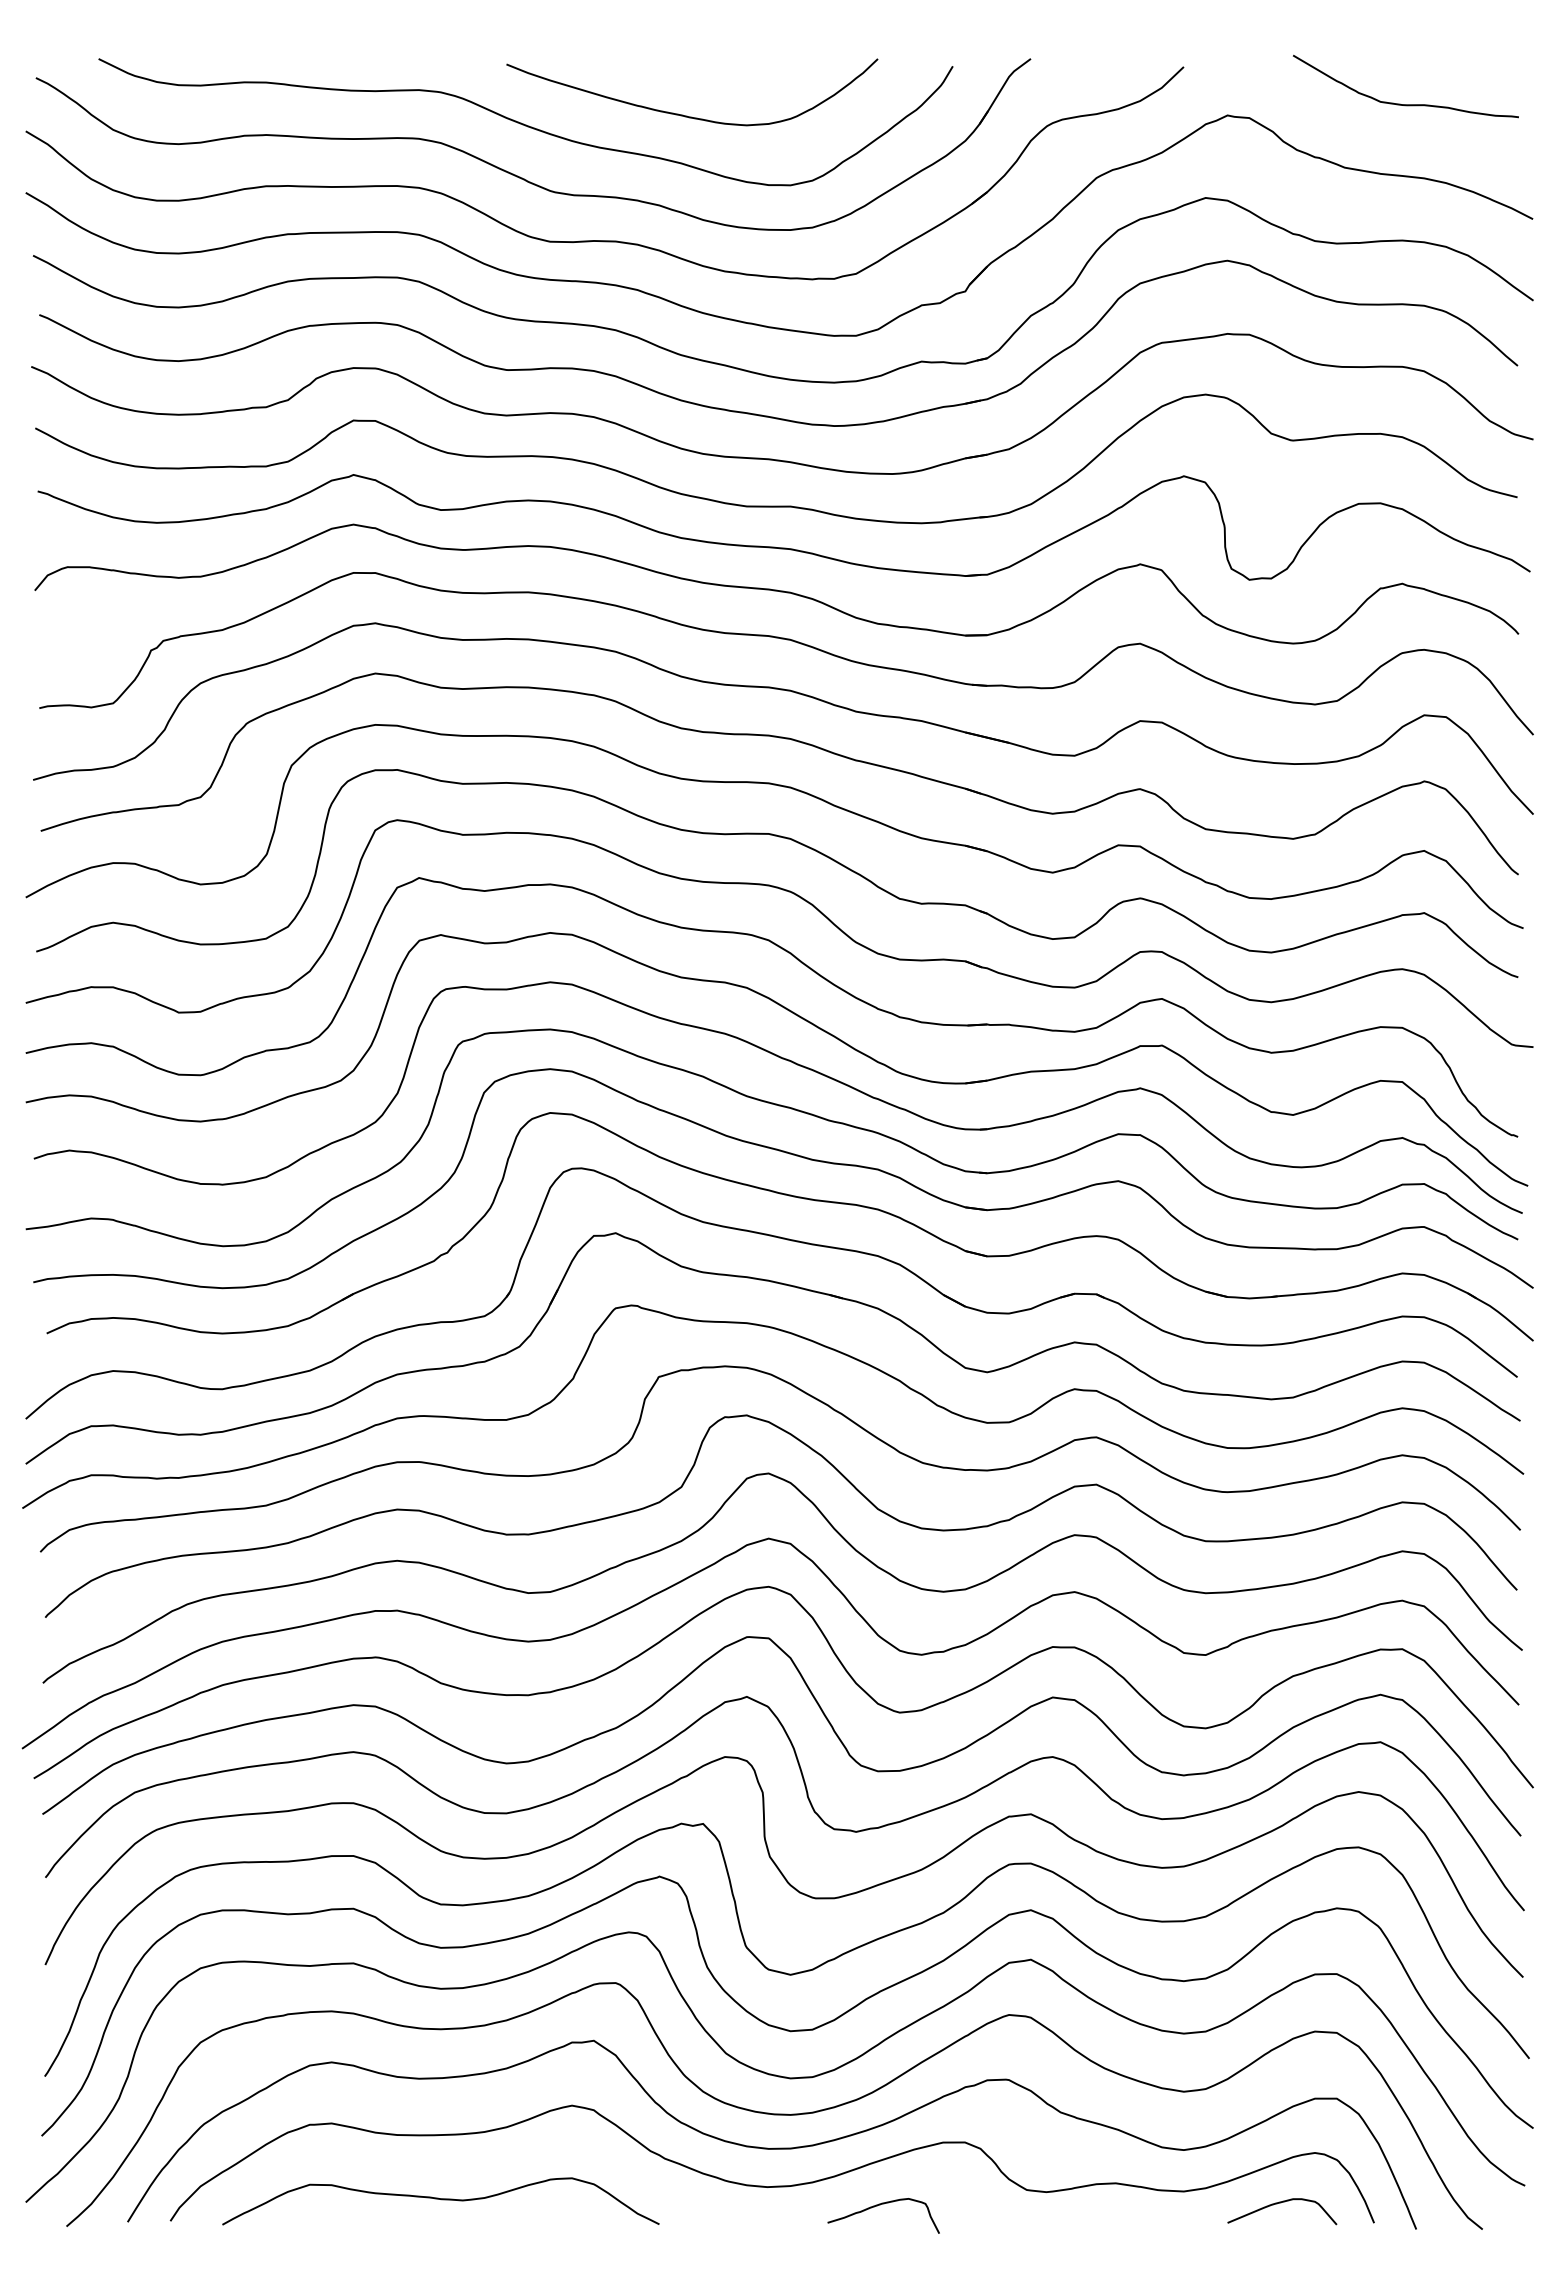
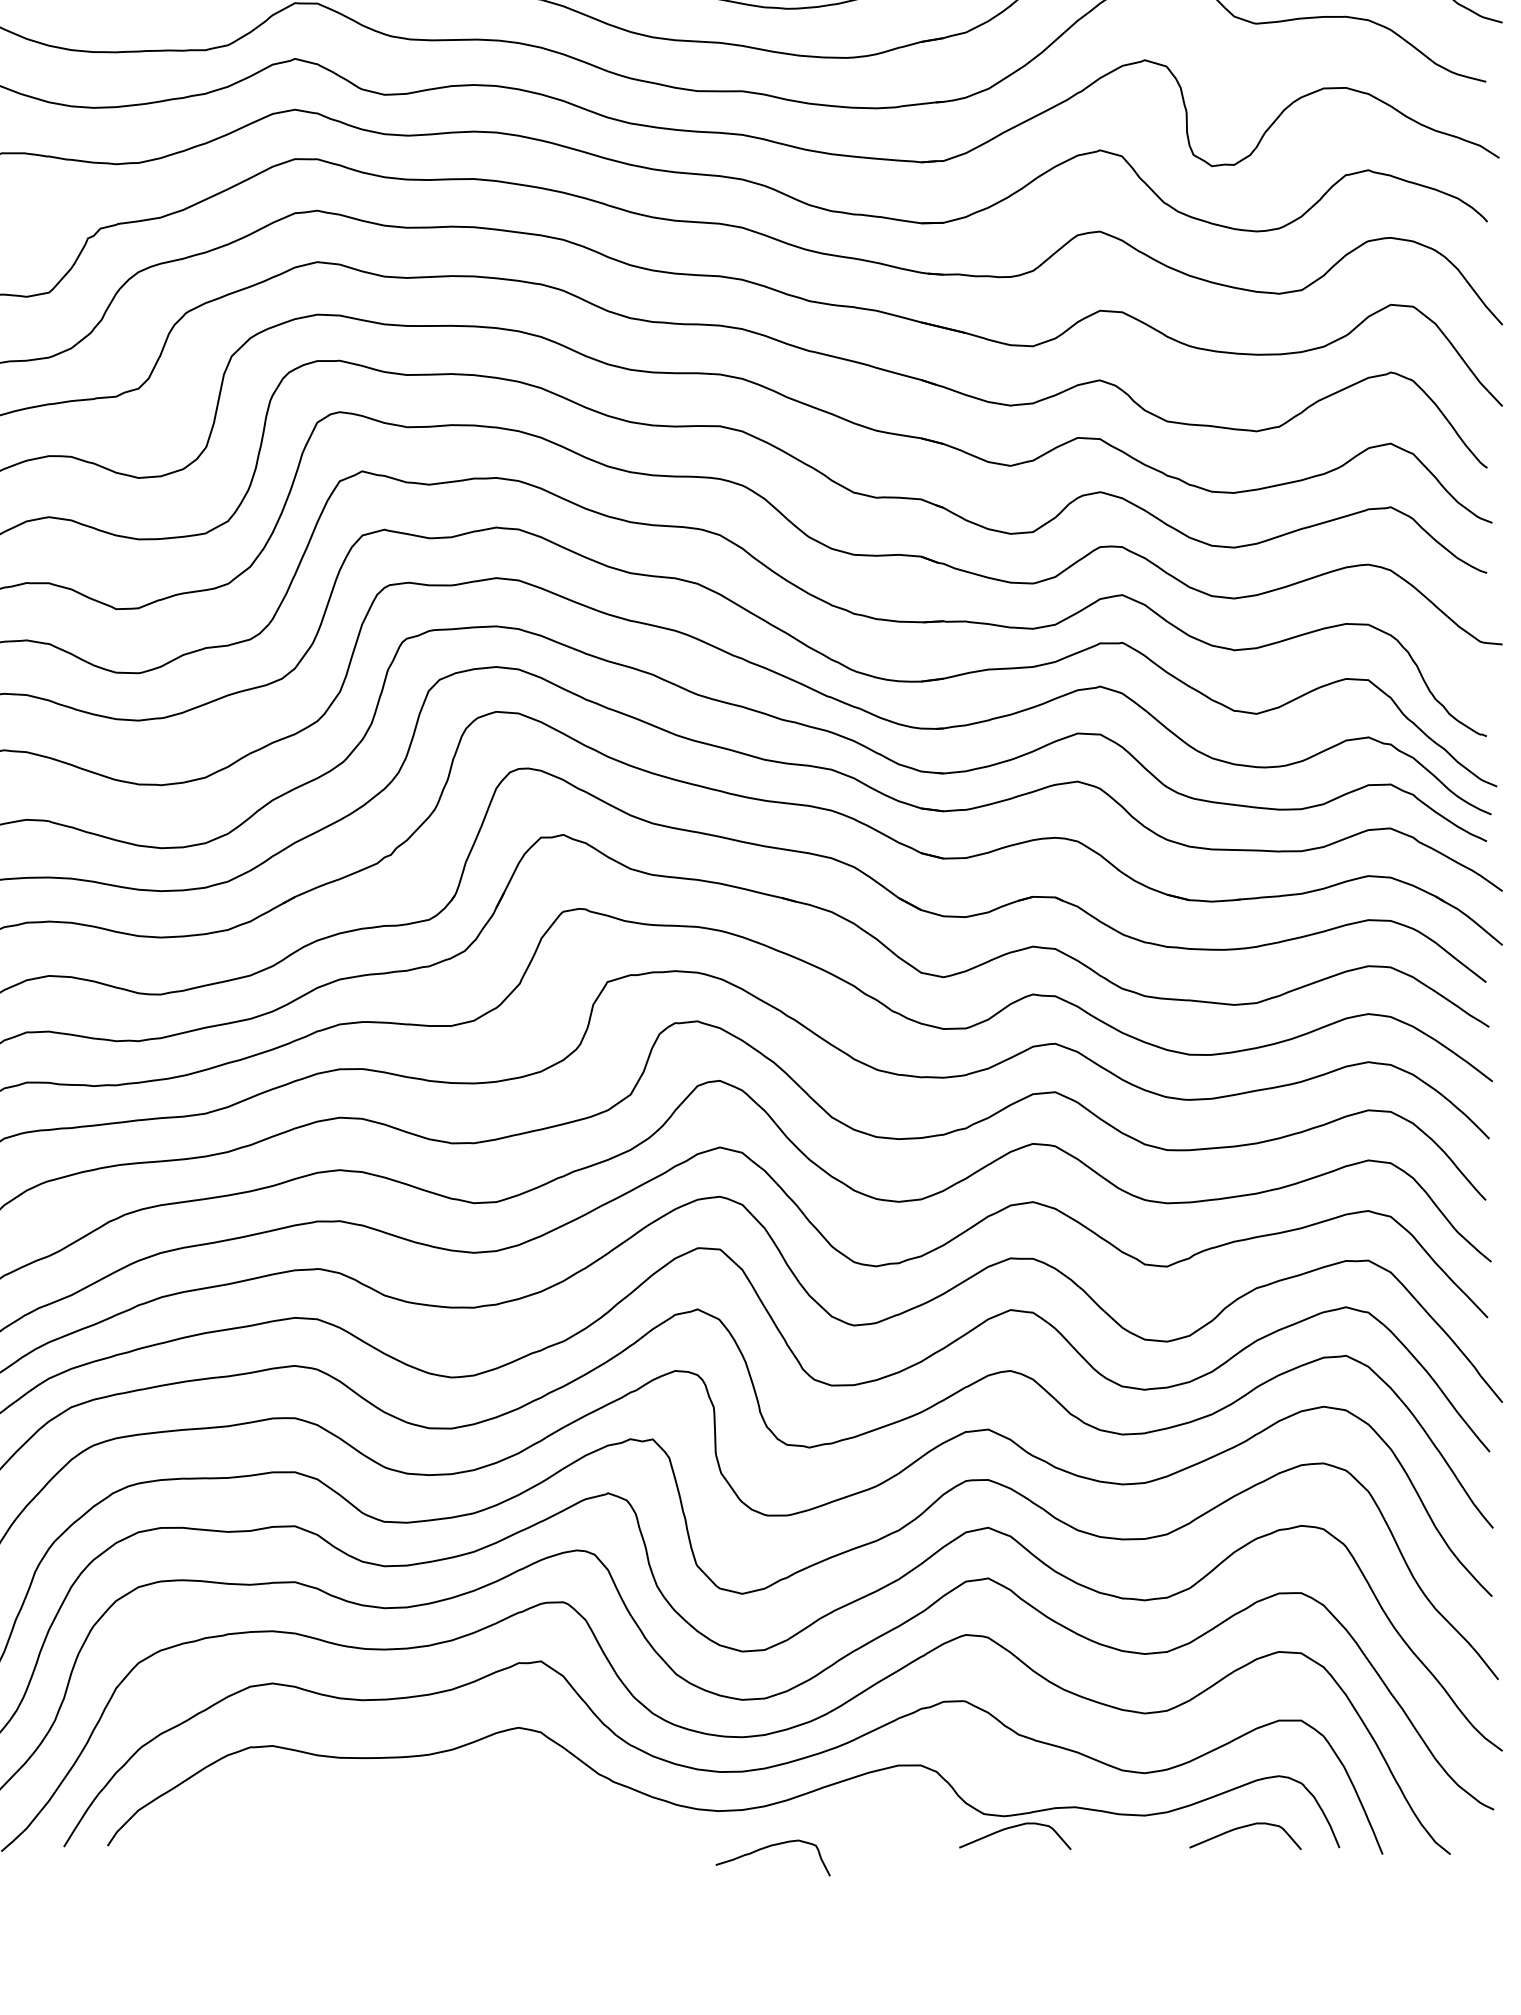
curve: (441, 2200) -> (385, 1824), removed
curve: (1056, 2203) -> (1014, 1827), added
curve: (880, 2205) -> (769, 1847), moved

